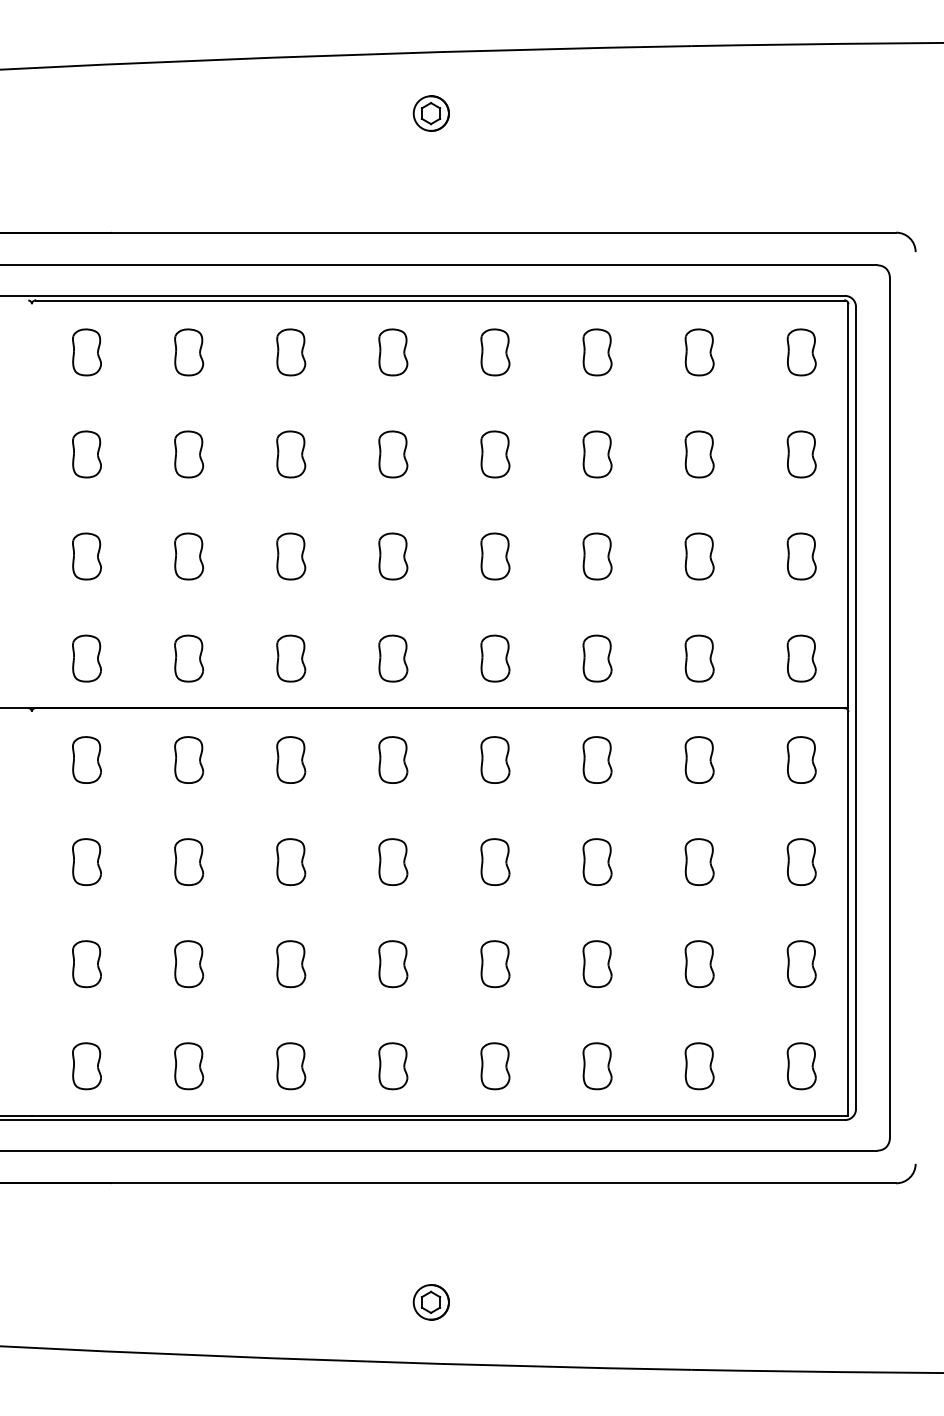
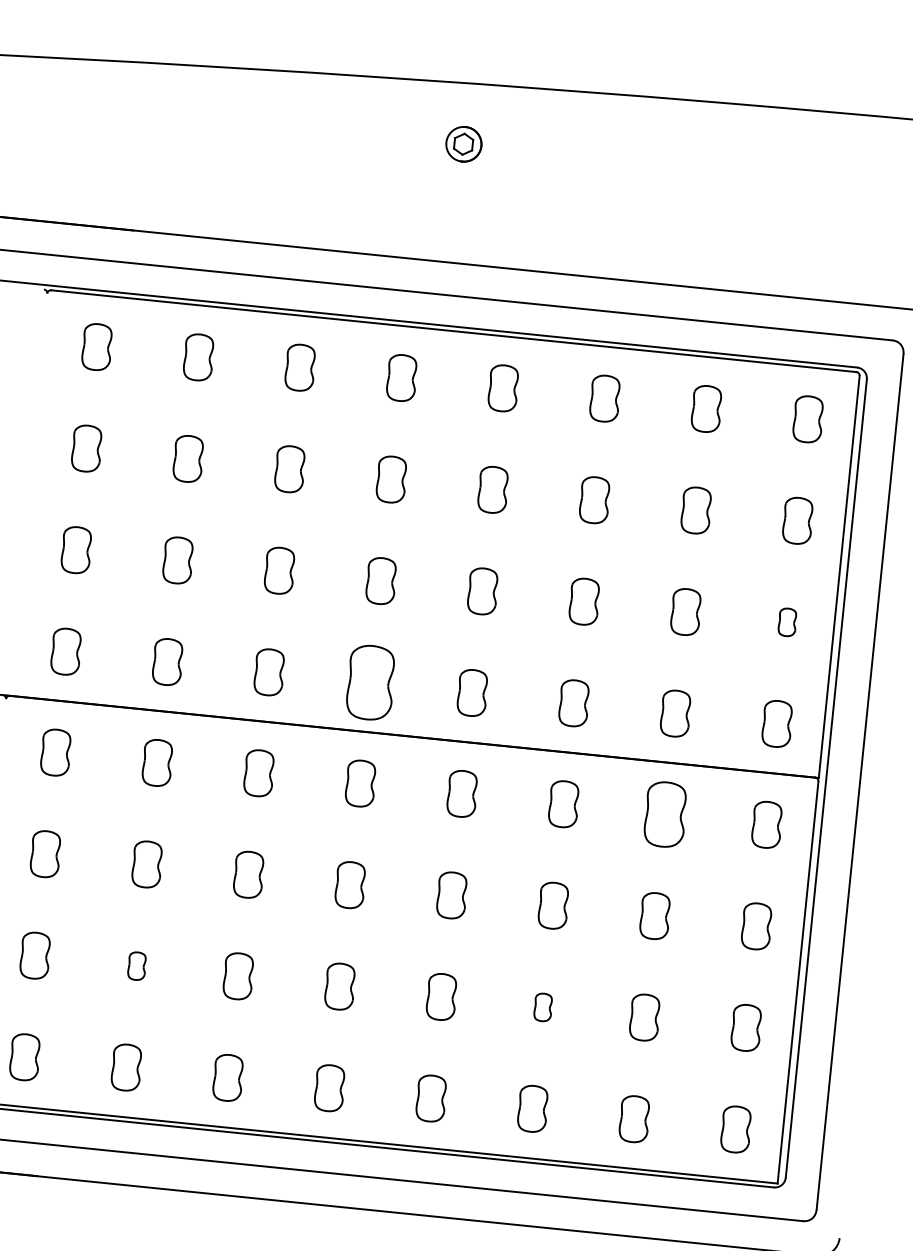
part: (801, 556) -> (787, 622), size x0.6
part: (393, 658) -> (371, 682), size x1.6
part: (699, 759) -> (665, 814), size x1.4
part: (189, 964) -> (137, 966), size x0.6
part: (597, 964) -> (543, 1007), size x0.6

